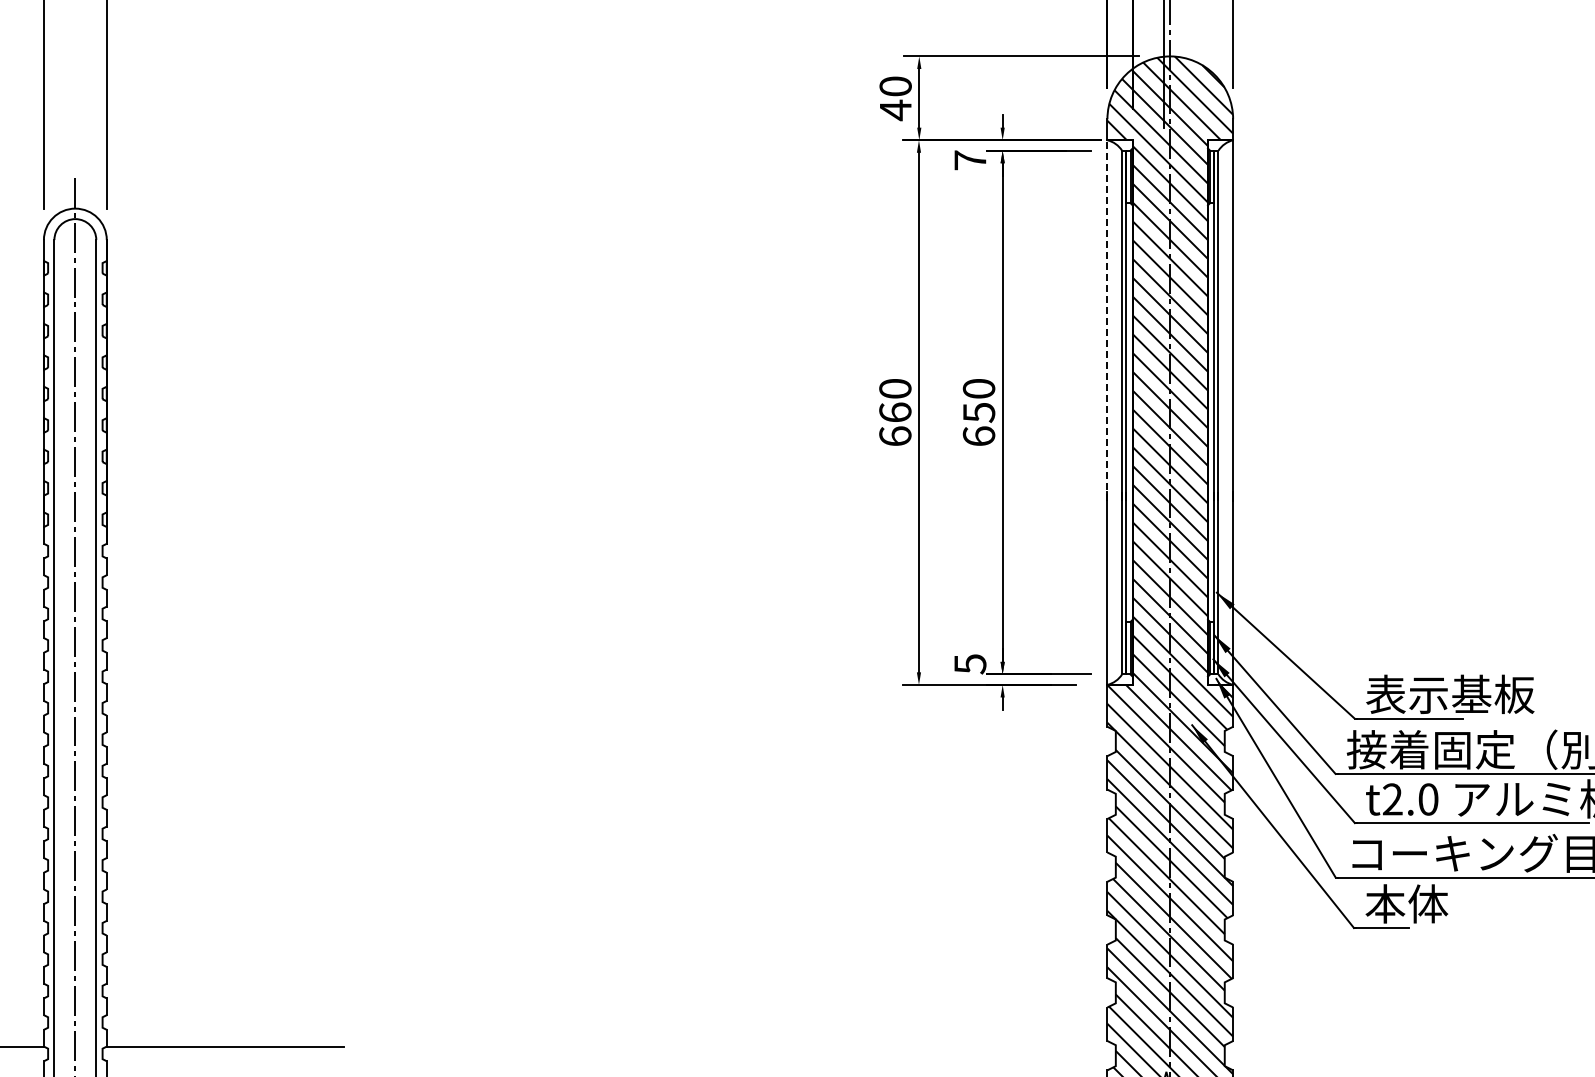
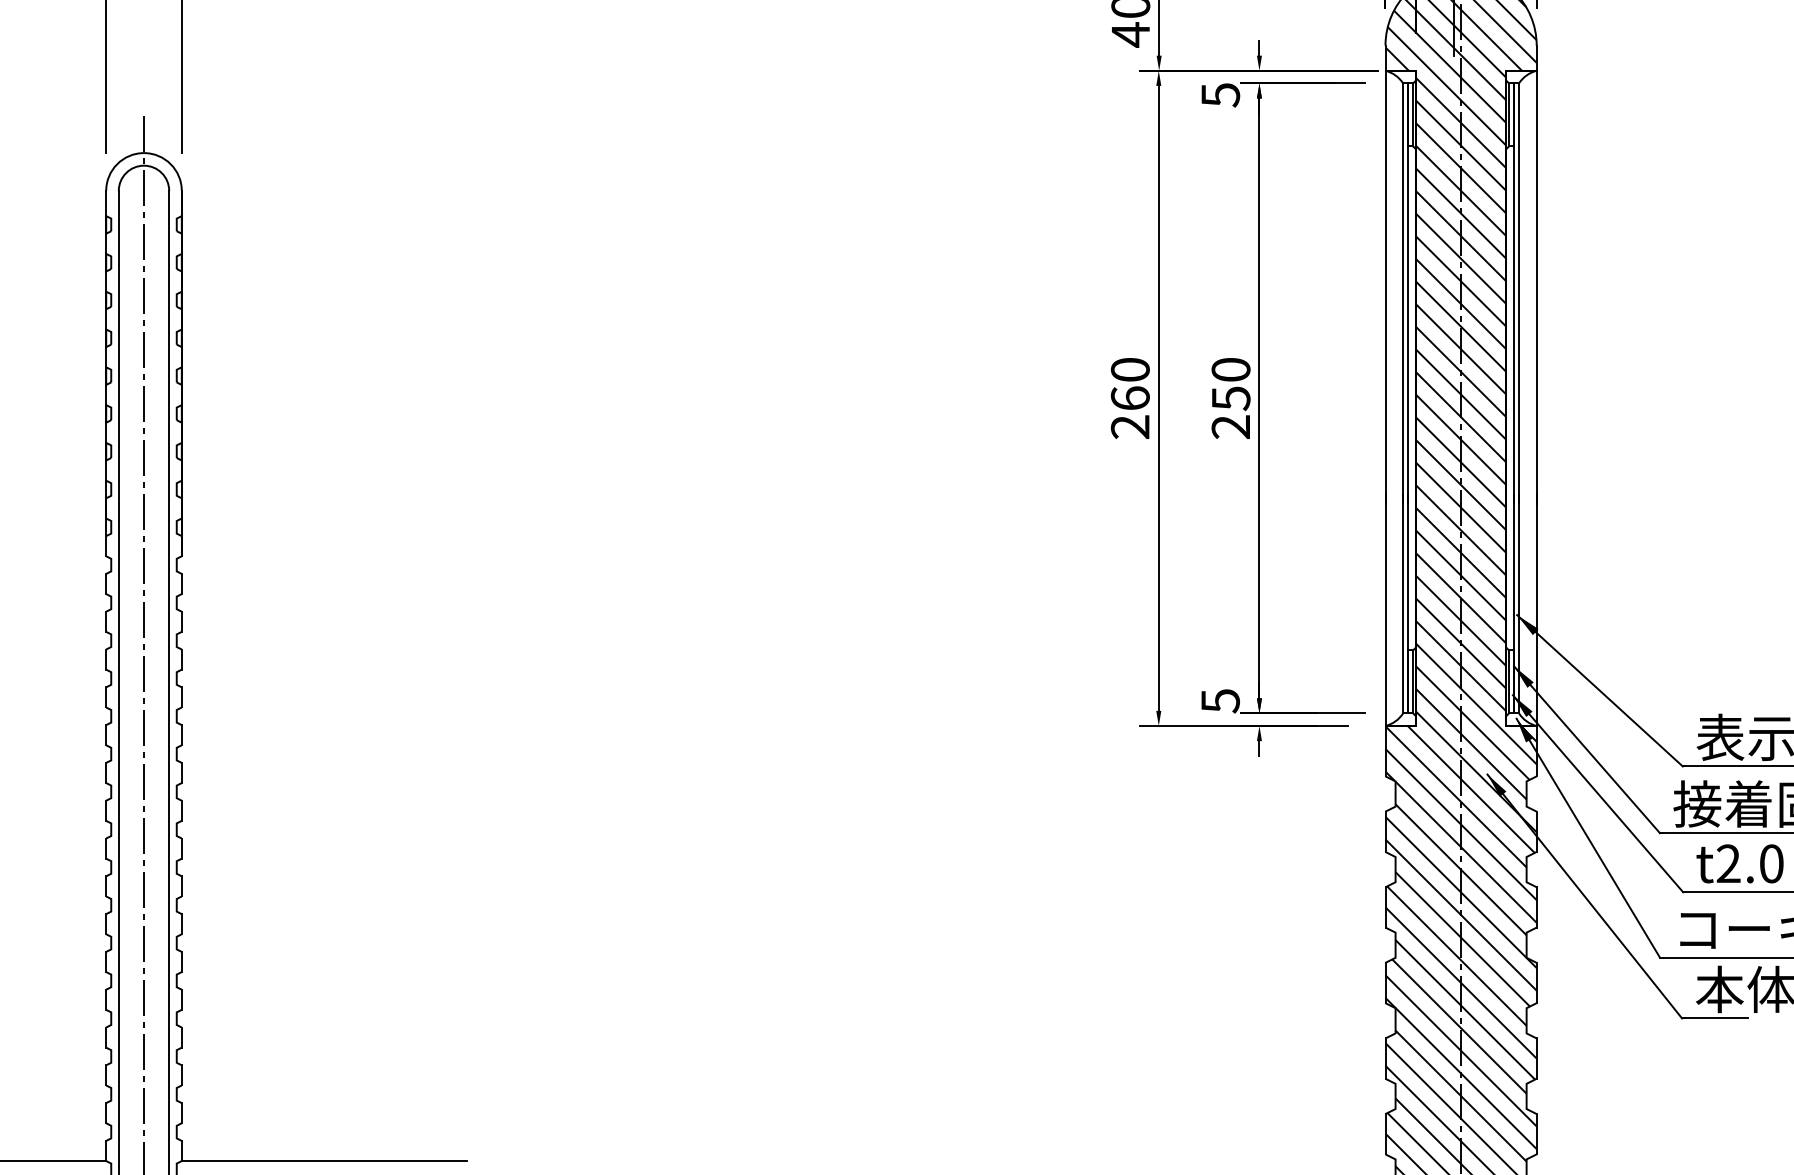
text: (970, 160) -> (1220, 95), 7 -> 5
line: (1107, 319) -> (1385, 286), dashed -> solid
text: (895, 436) -> (1130, 427), 660 -> 260
text: (978, 436) -> (1230, 427), 650 -> 250

